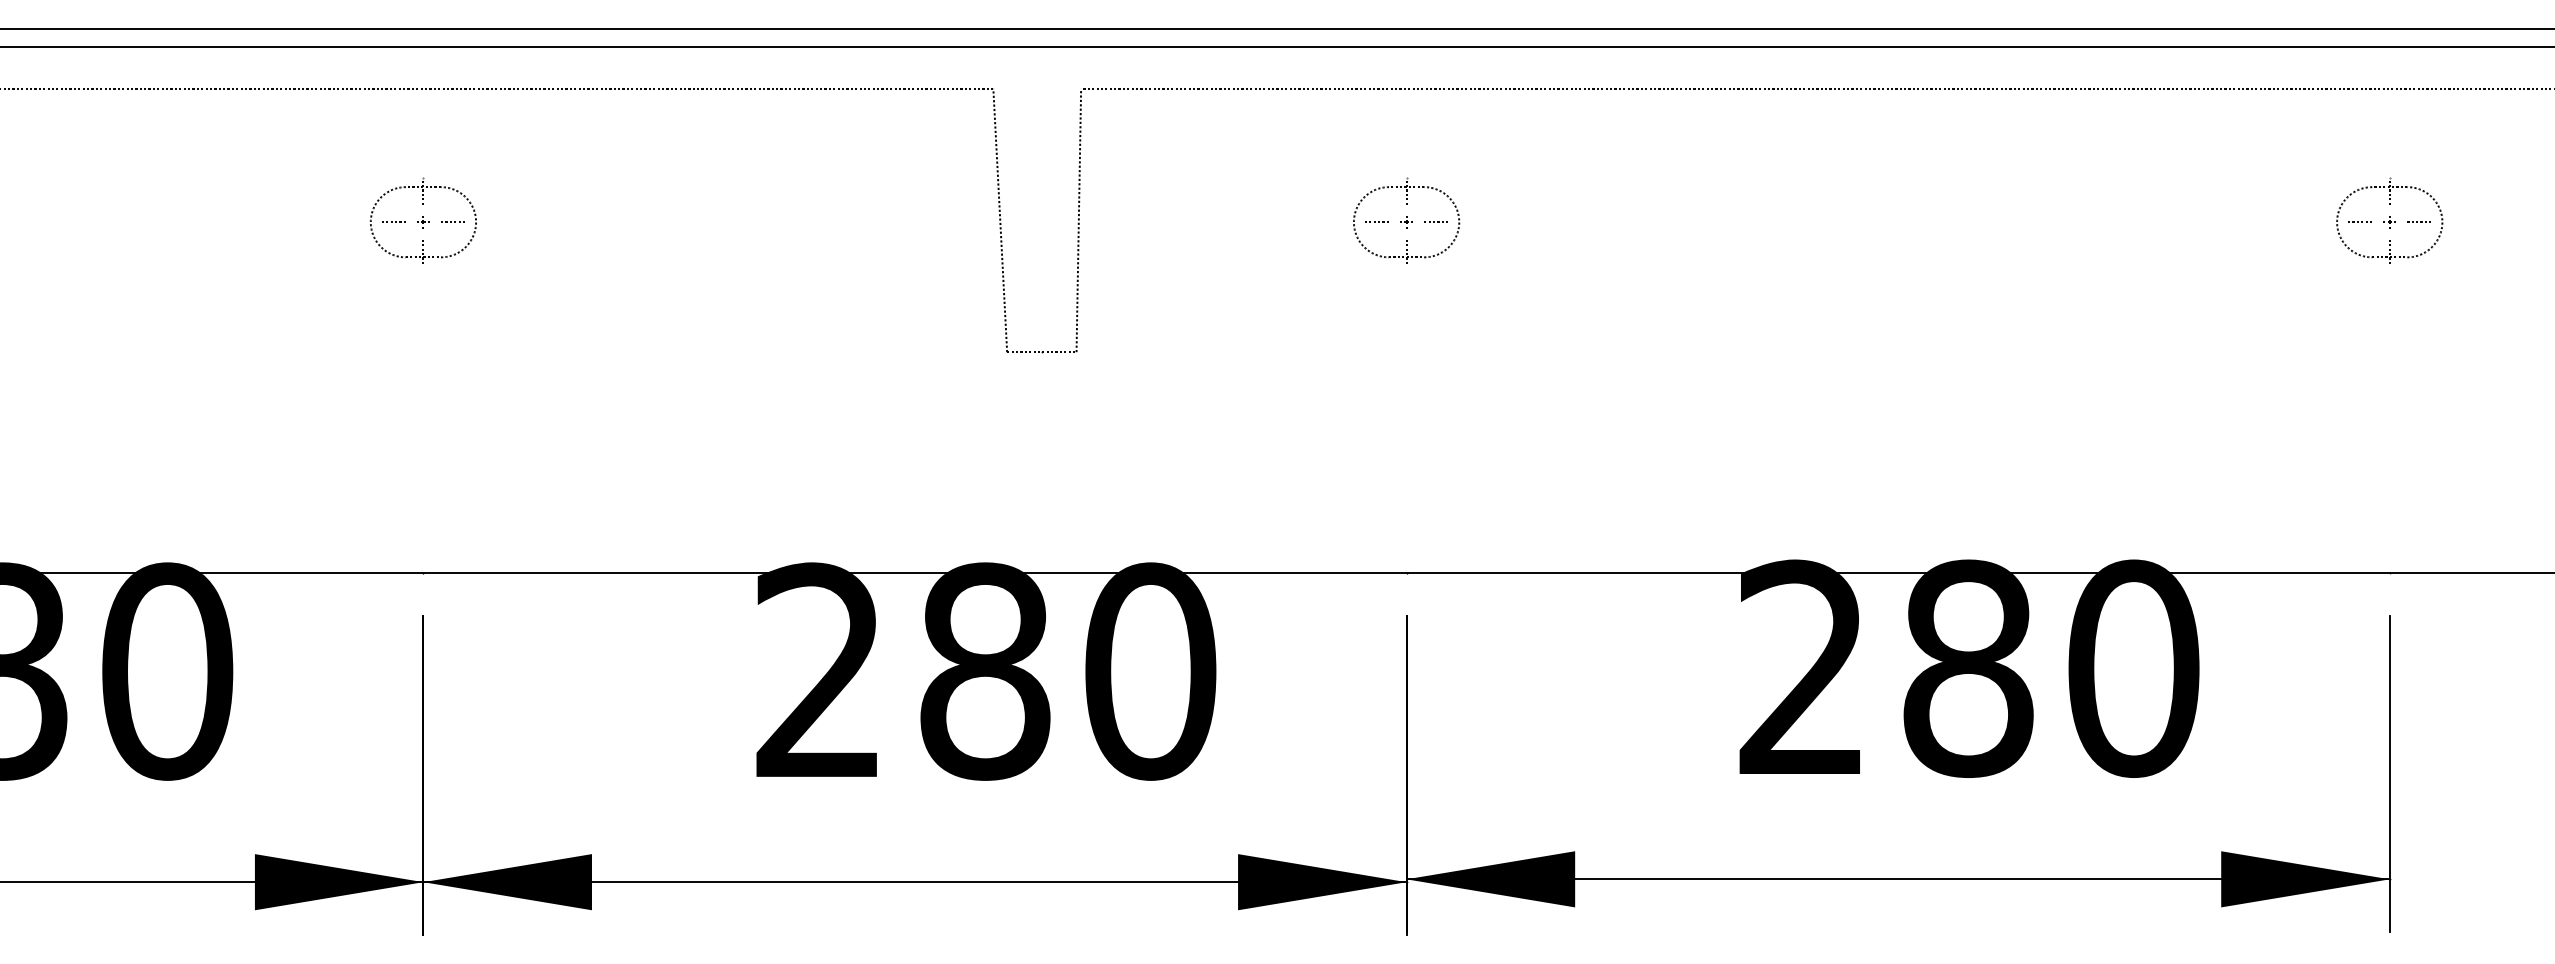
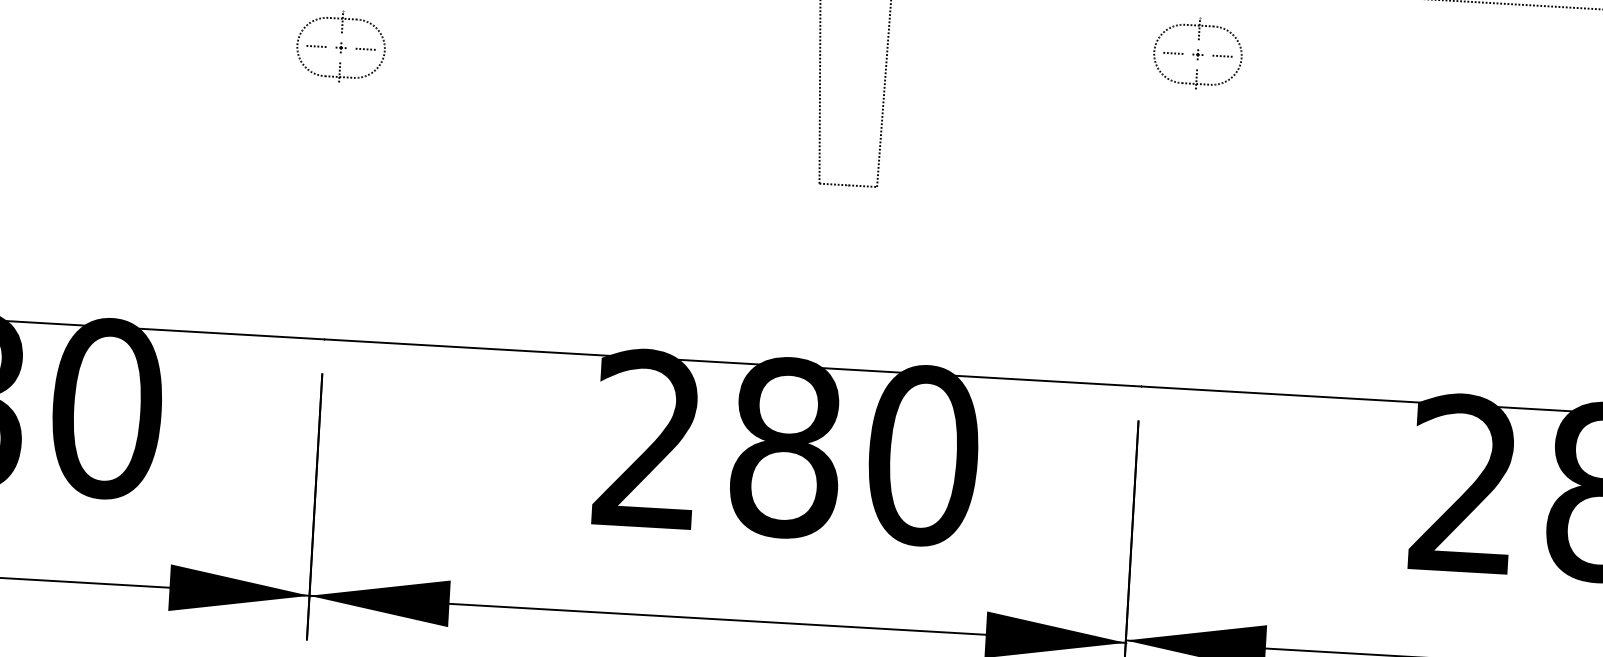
part: (1406, 220) -> (1197, 53), moved

